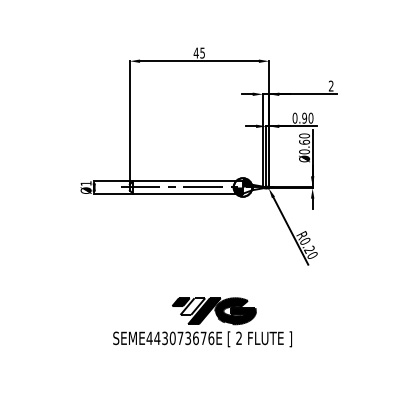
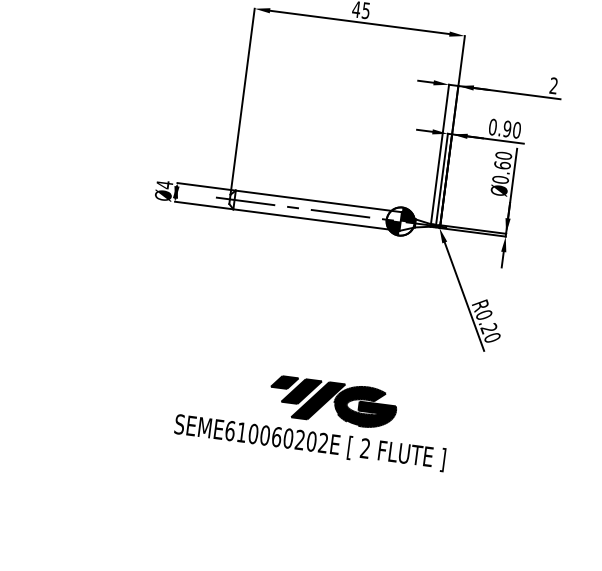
text: (85, 183) -> (163, 184), Ø1 -> Ø4
fill: (192, 306) -> (301, 391), added
text: (180, 338) -> (276, 437), SEME443073676E -> SEME610060202E

